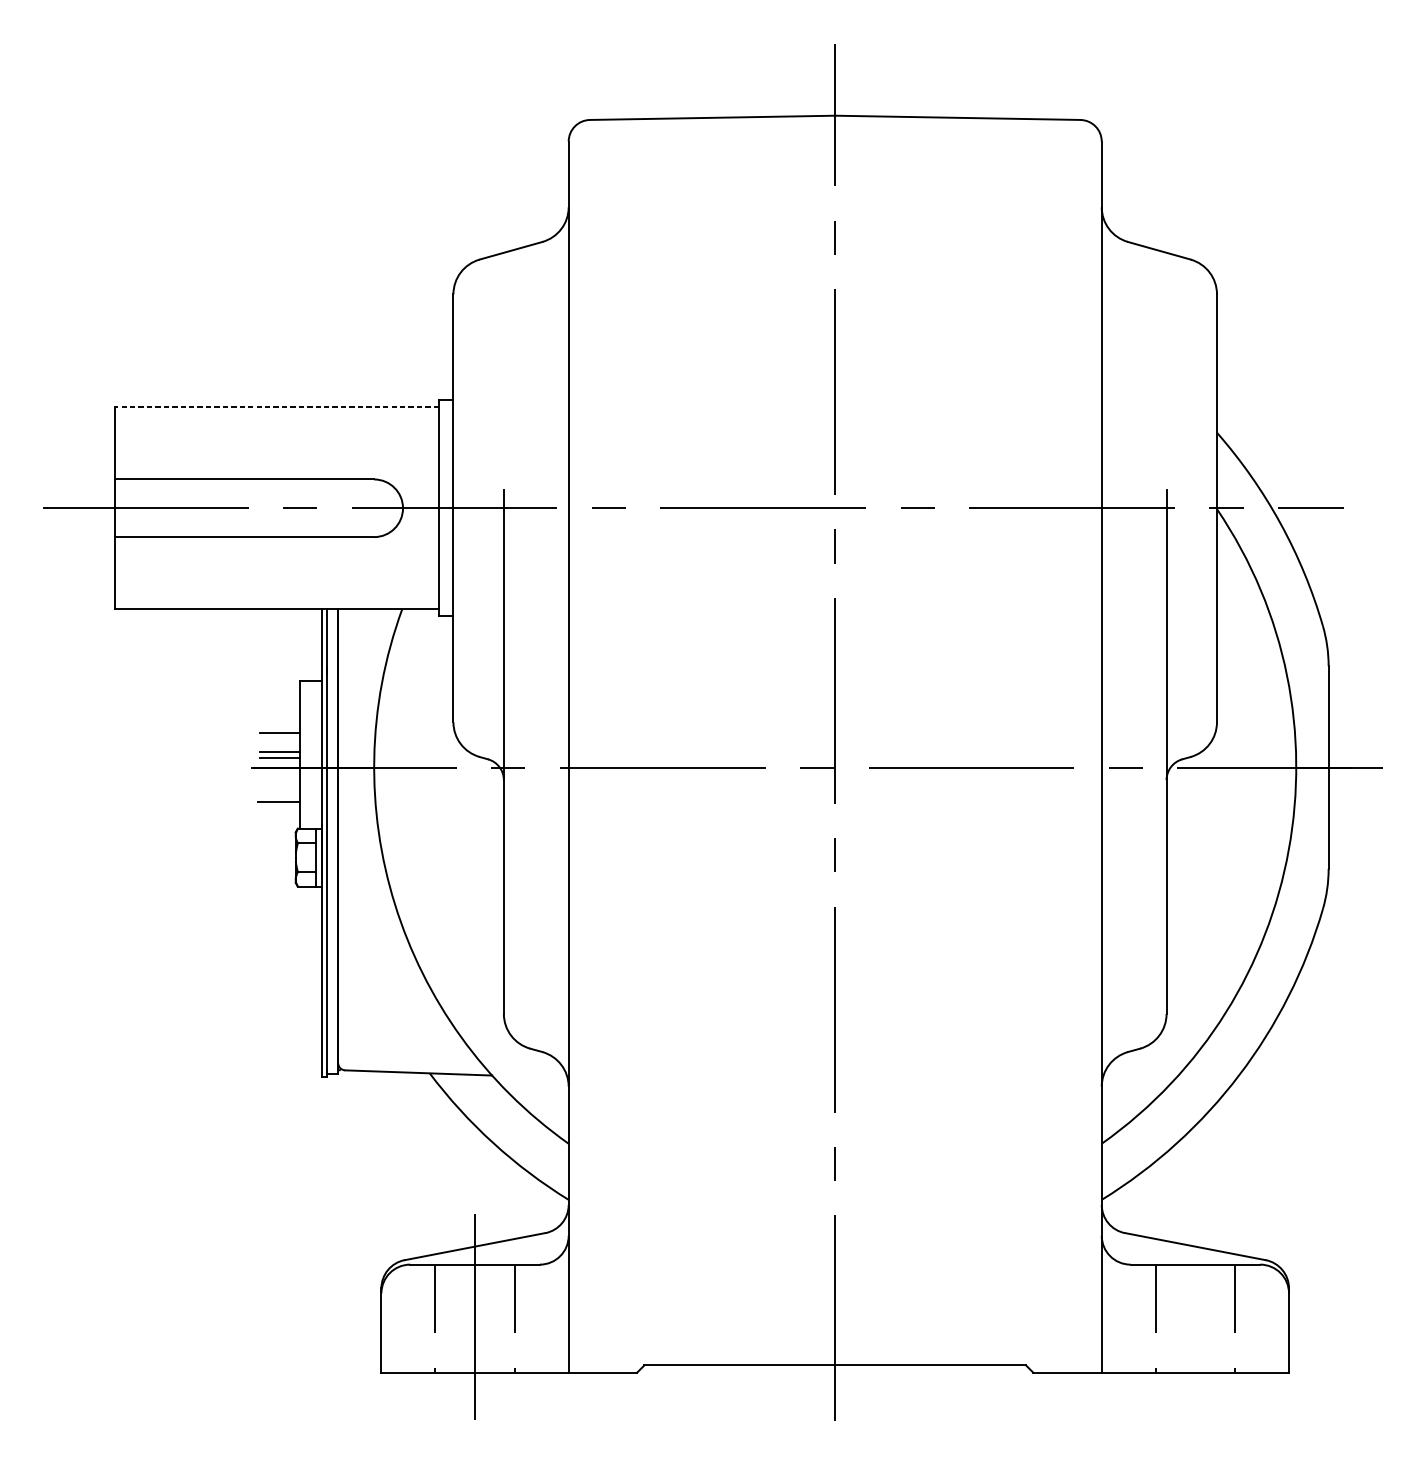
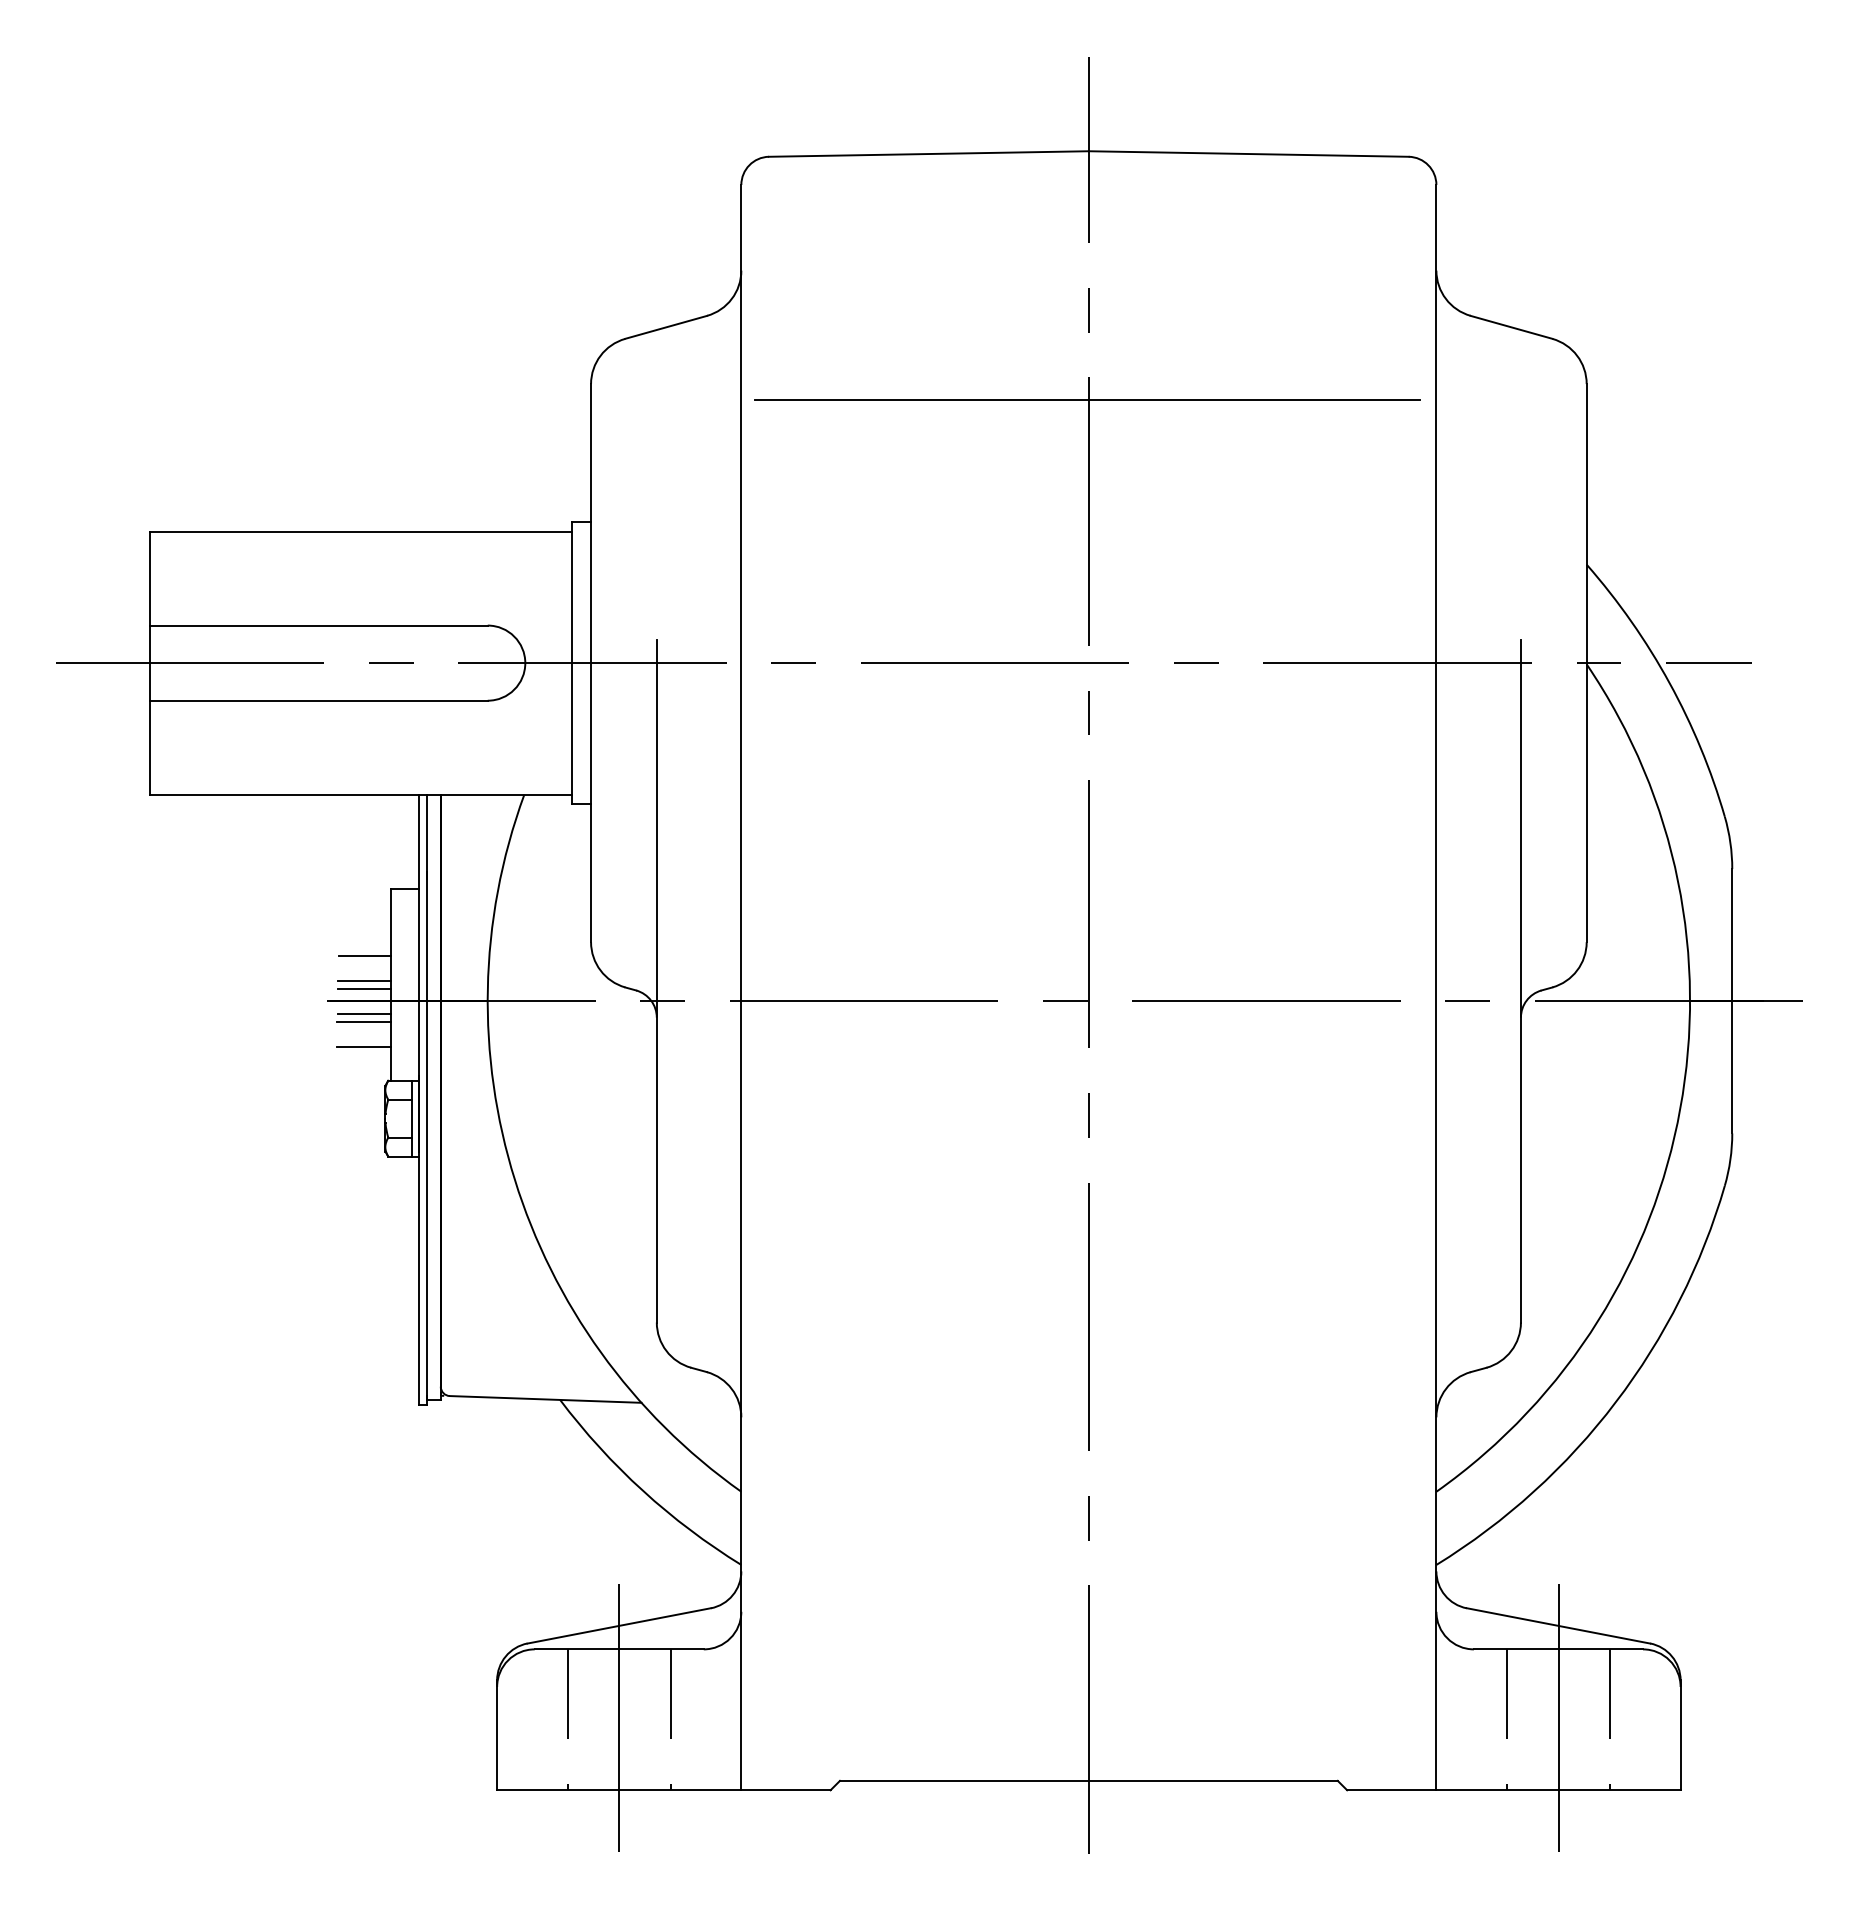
line: (834, 306) -> (1087, 400), added
line: (276, 407) -> (360, 531), dashed -> solid
line: (279, 776) -> (364, 1013), added
line: (278, 783) -> (363, 1021), added
line: (1195, 1318) -> (1558, 1719), added

